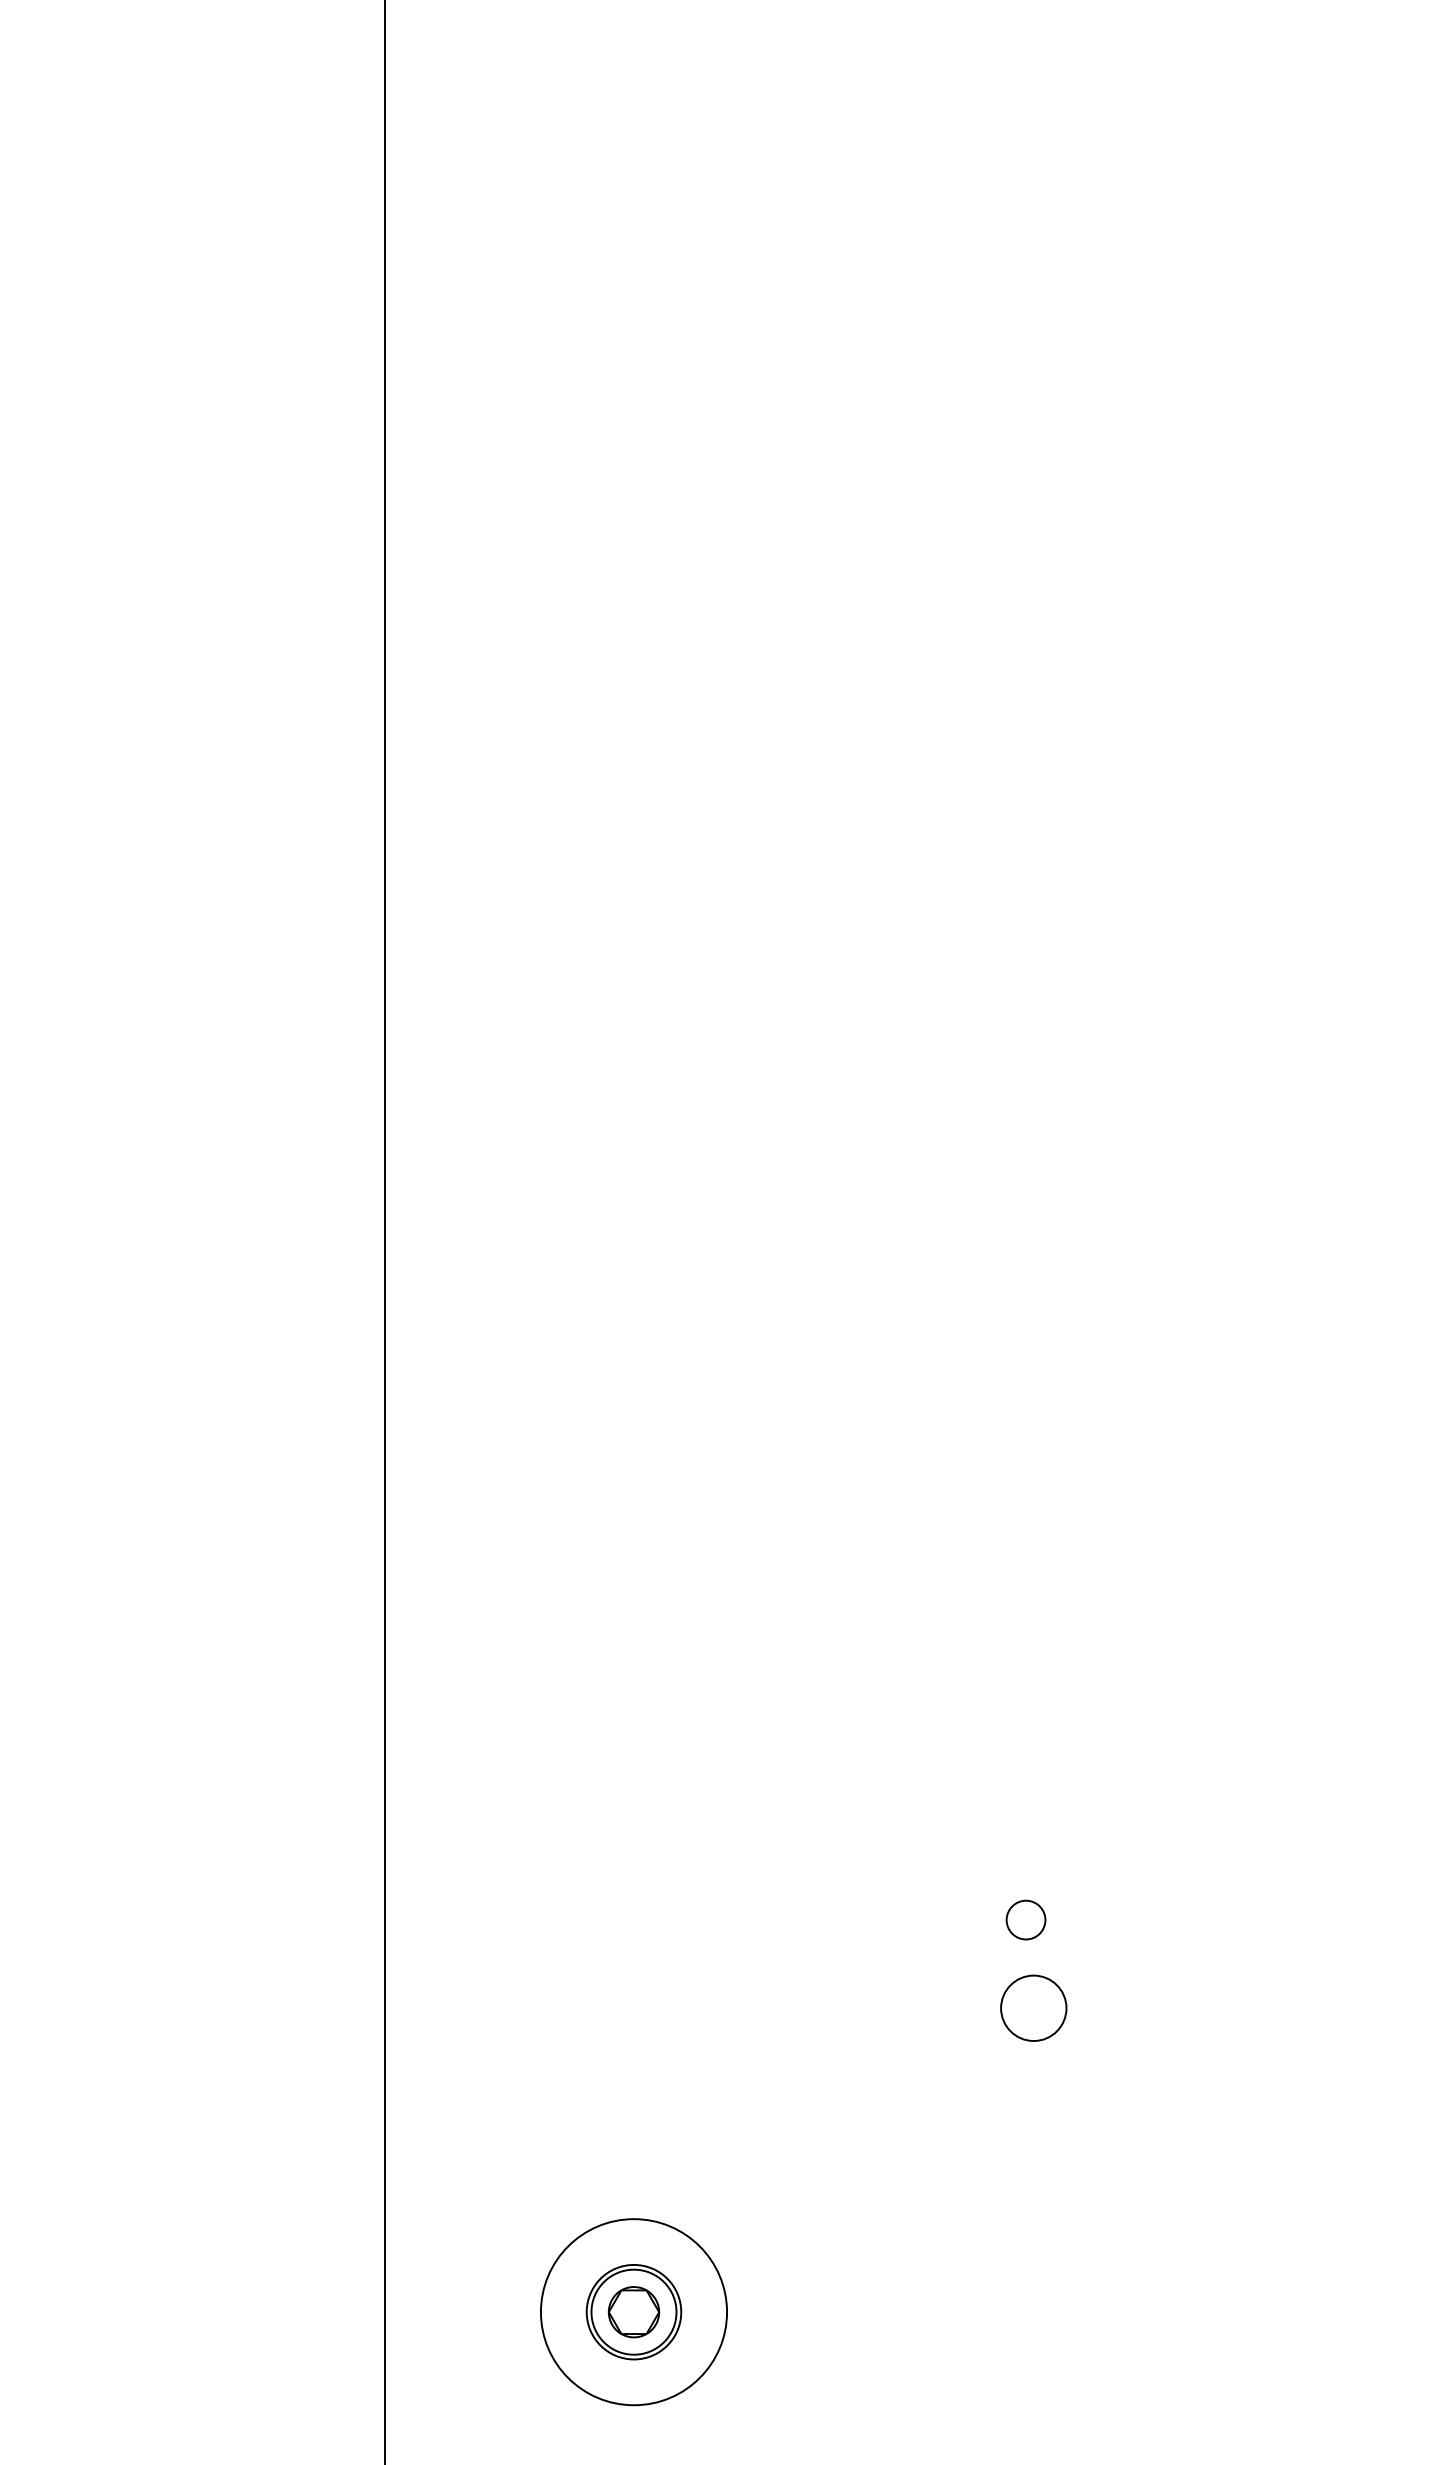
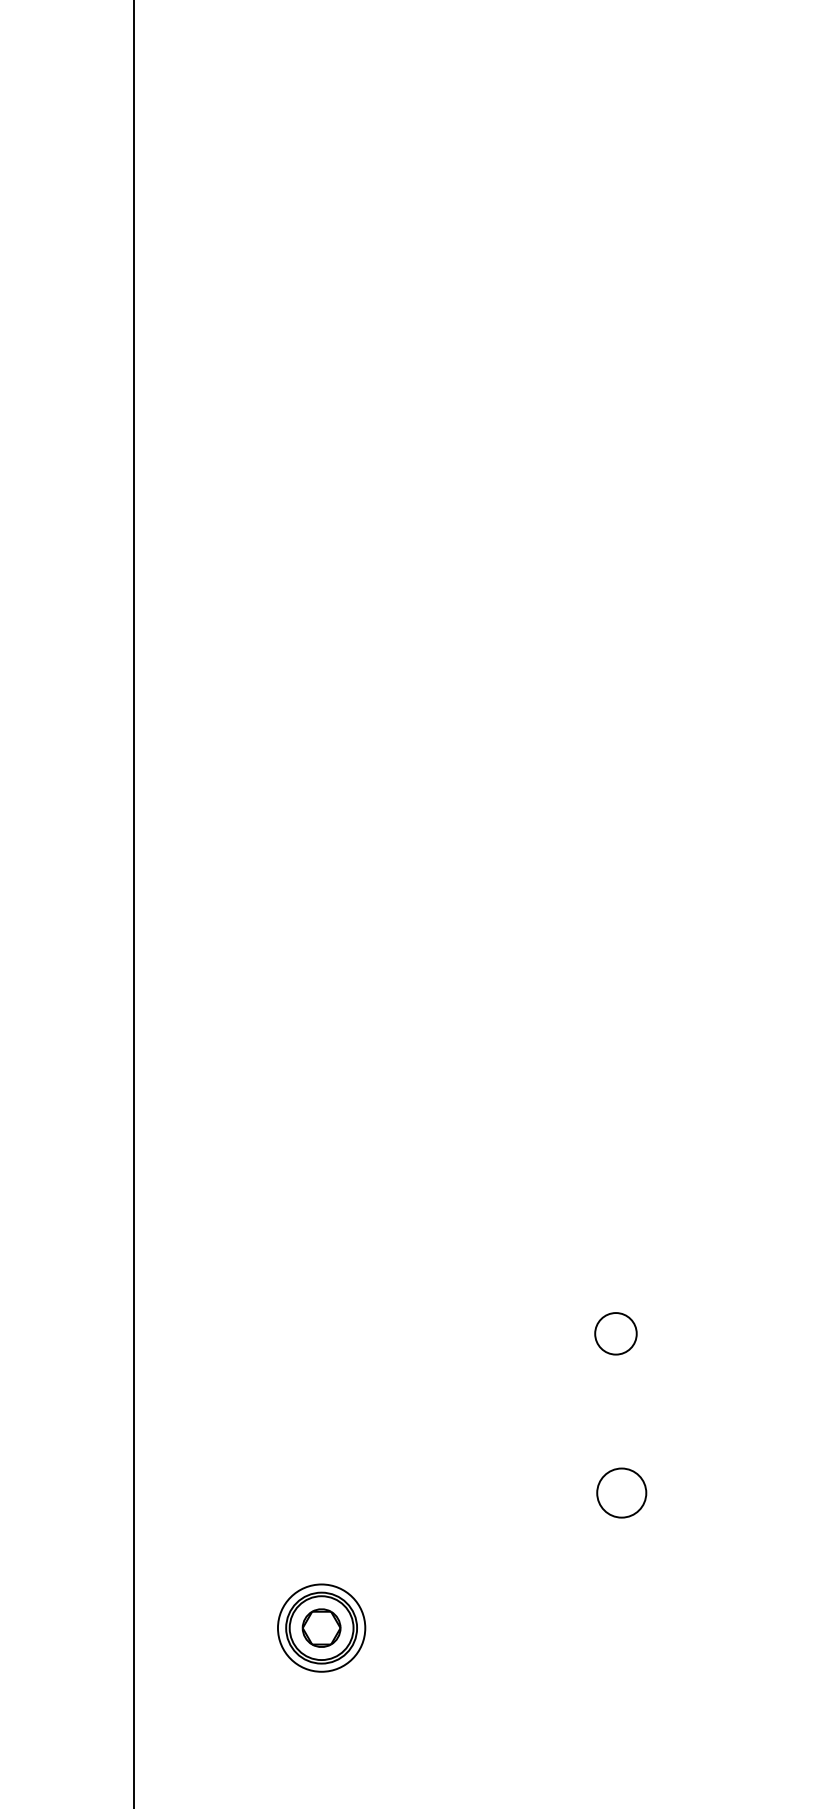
circle: (1025, 1919) -> (615, 1333), size x1.43
circle: (1033, 2007) -> (621, 1492), moved
circle: (633, 2312) -> (321, 1628), size x0.62

